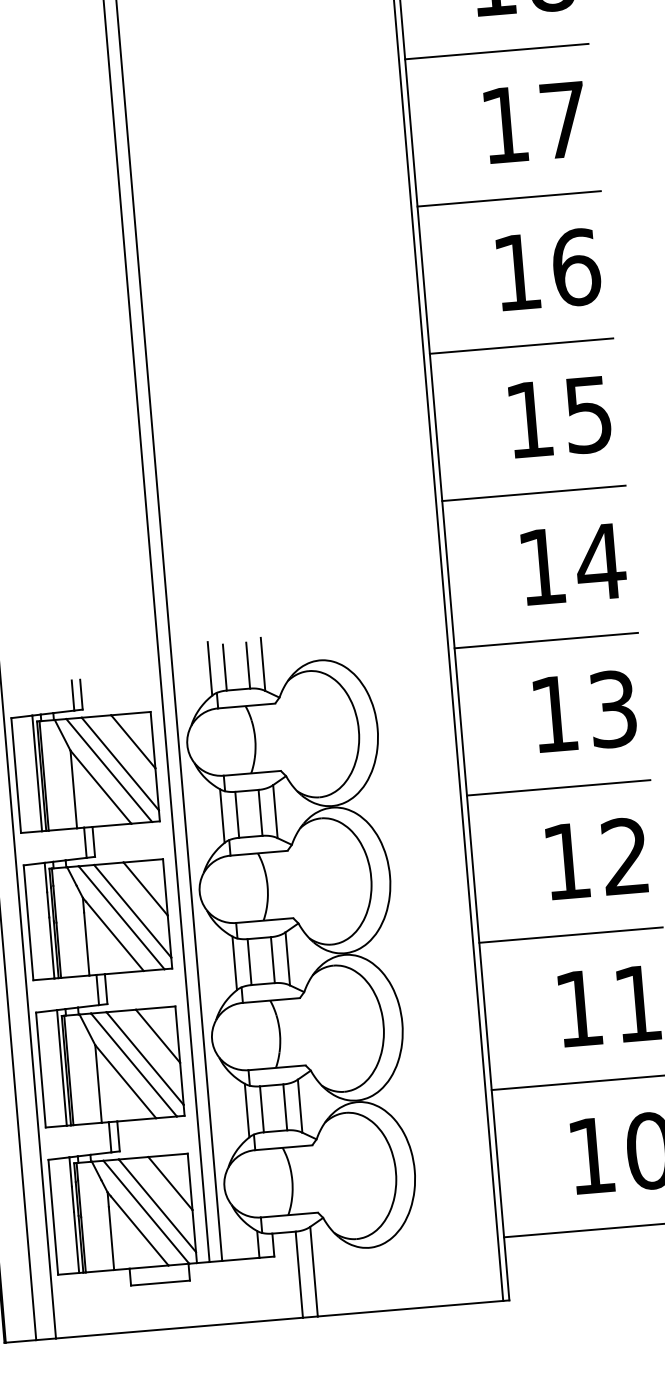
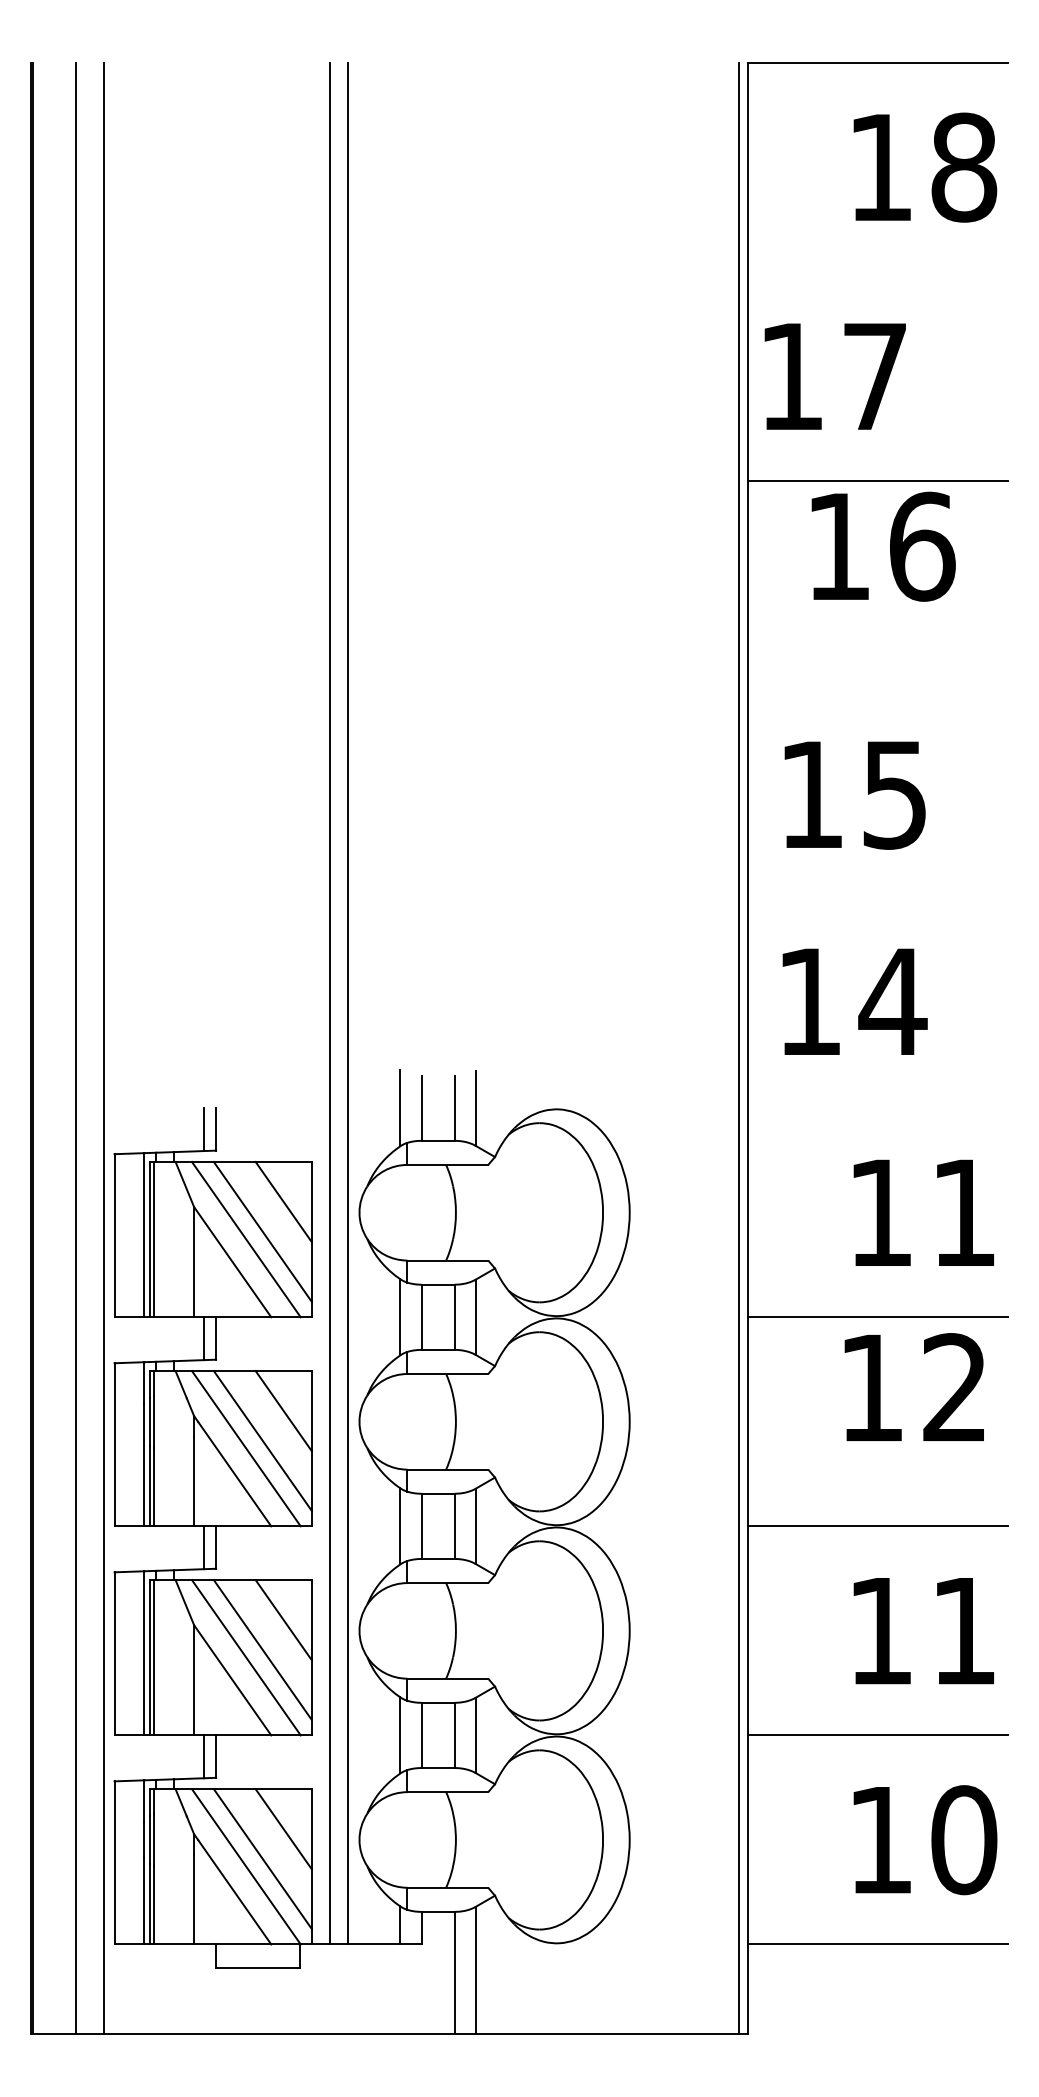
line: (496, 51) -> (877, 271), removed
text: (535, 122) -> (834, 376), moved
text: (548, 269) -> (883, 546), moved
line: (521, 346) -> (877, 690), removed
text: (559, 417) -> (854, 795), moved
line: (533, 493) -> (877, 899), removed
text: (573, 564) -> (854, 1001), moved
line: (546, 640) -> (877, 1108), removed
text: (612, 708) -> (963, 1212), 13 -> 11
text: (596, 857) -> (913, 1386), moved

